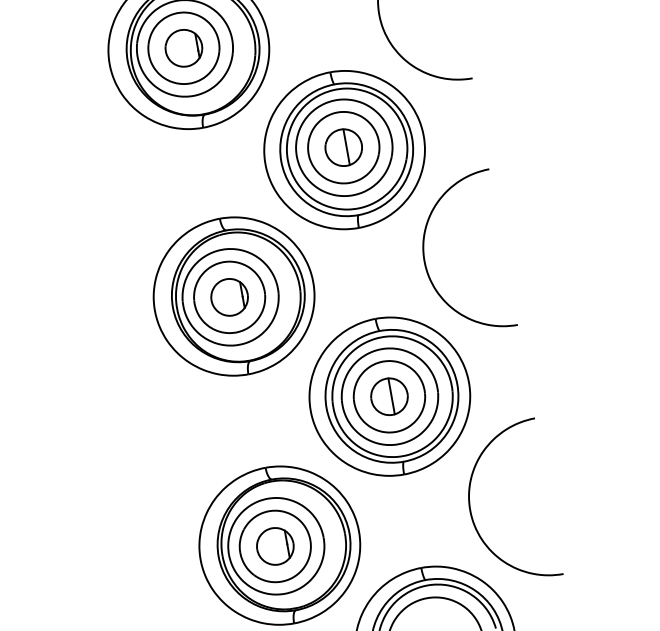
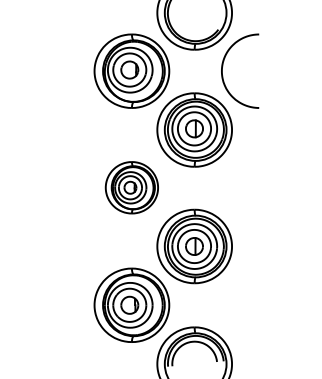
curve: (426, 249) -> (223, 182), removed
part: (233, 296) -> (131, 187), size x0.7
curve: (471, 499) -> (223, 300), removed

